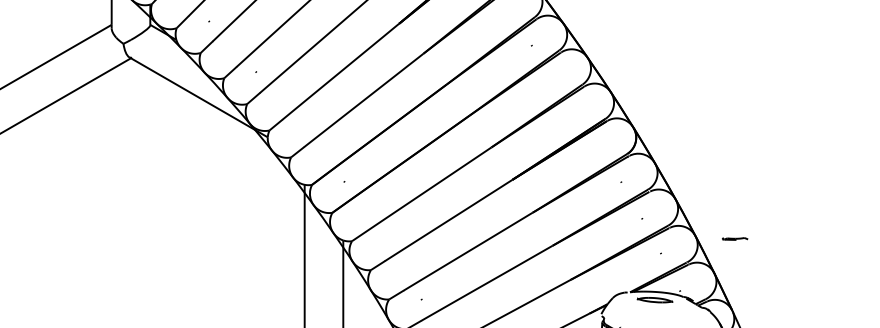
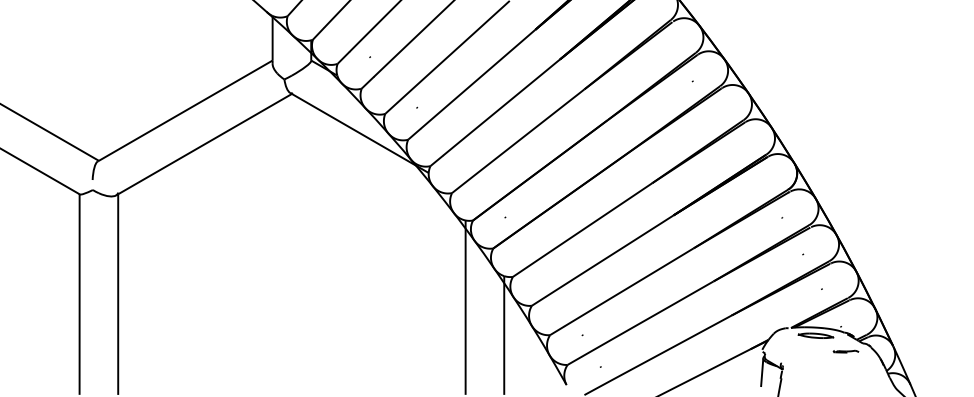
line: (734, 238) -> (845, 351), moved

